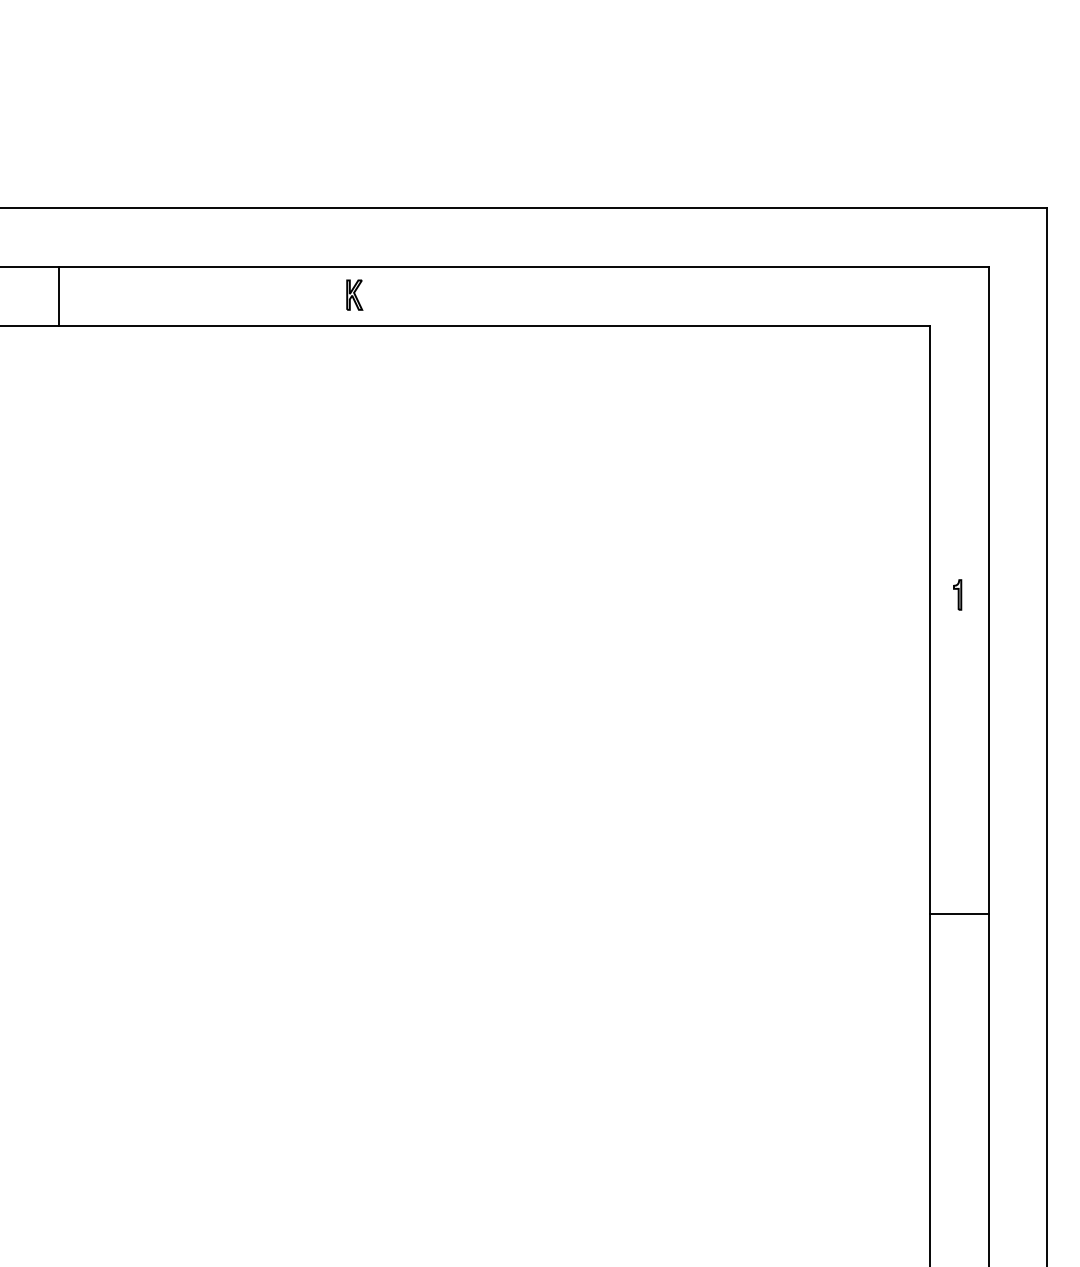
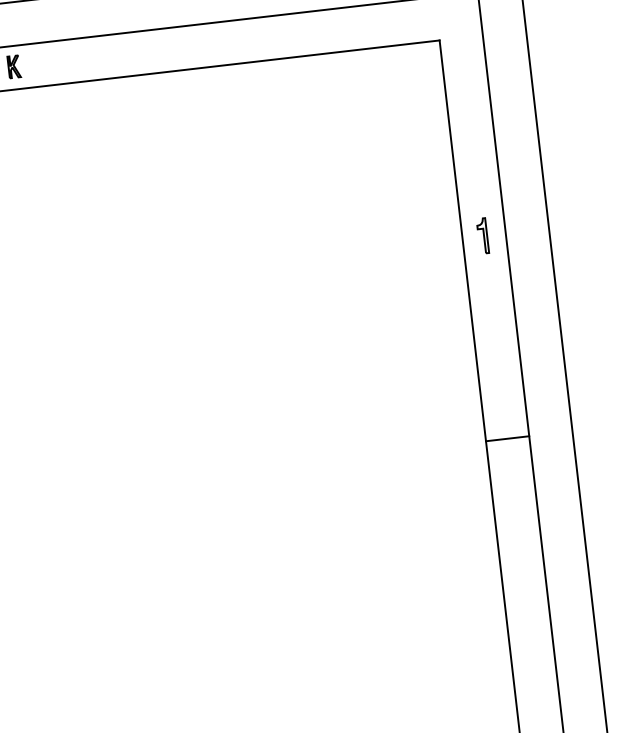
part: (957, 594) -> (482, 235), size x1.6
line: (958, 913) -> (507, 438), moved

